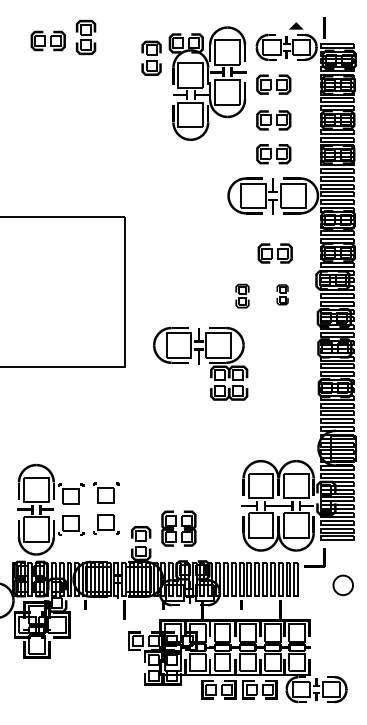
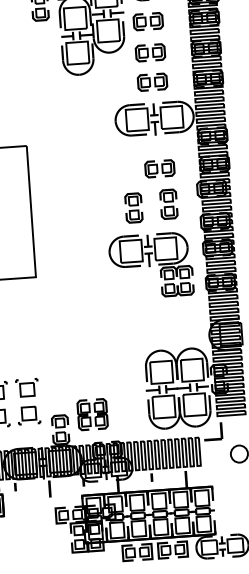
part: (282, 294) -> (168, 204), size x1.67
part: (242, 295) -> (133, 207), size x1.43
part: (200, 363) -> (151, 265), moved

